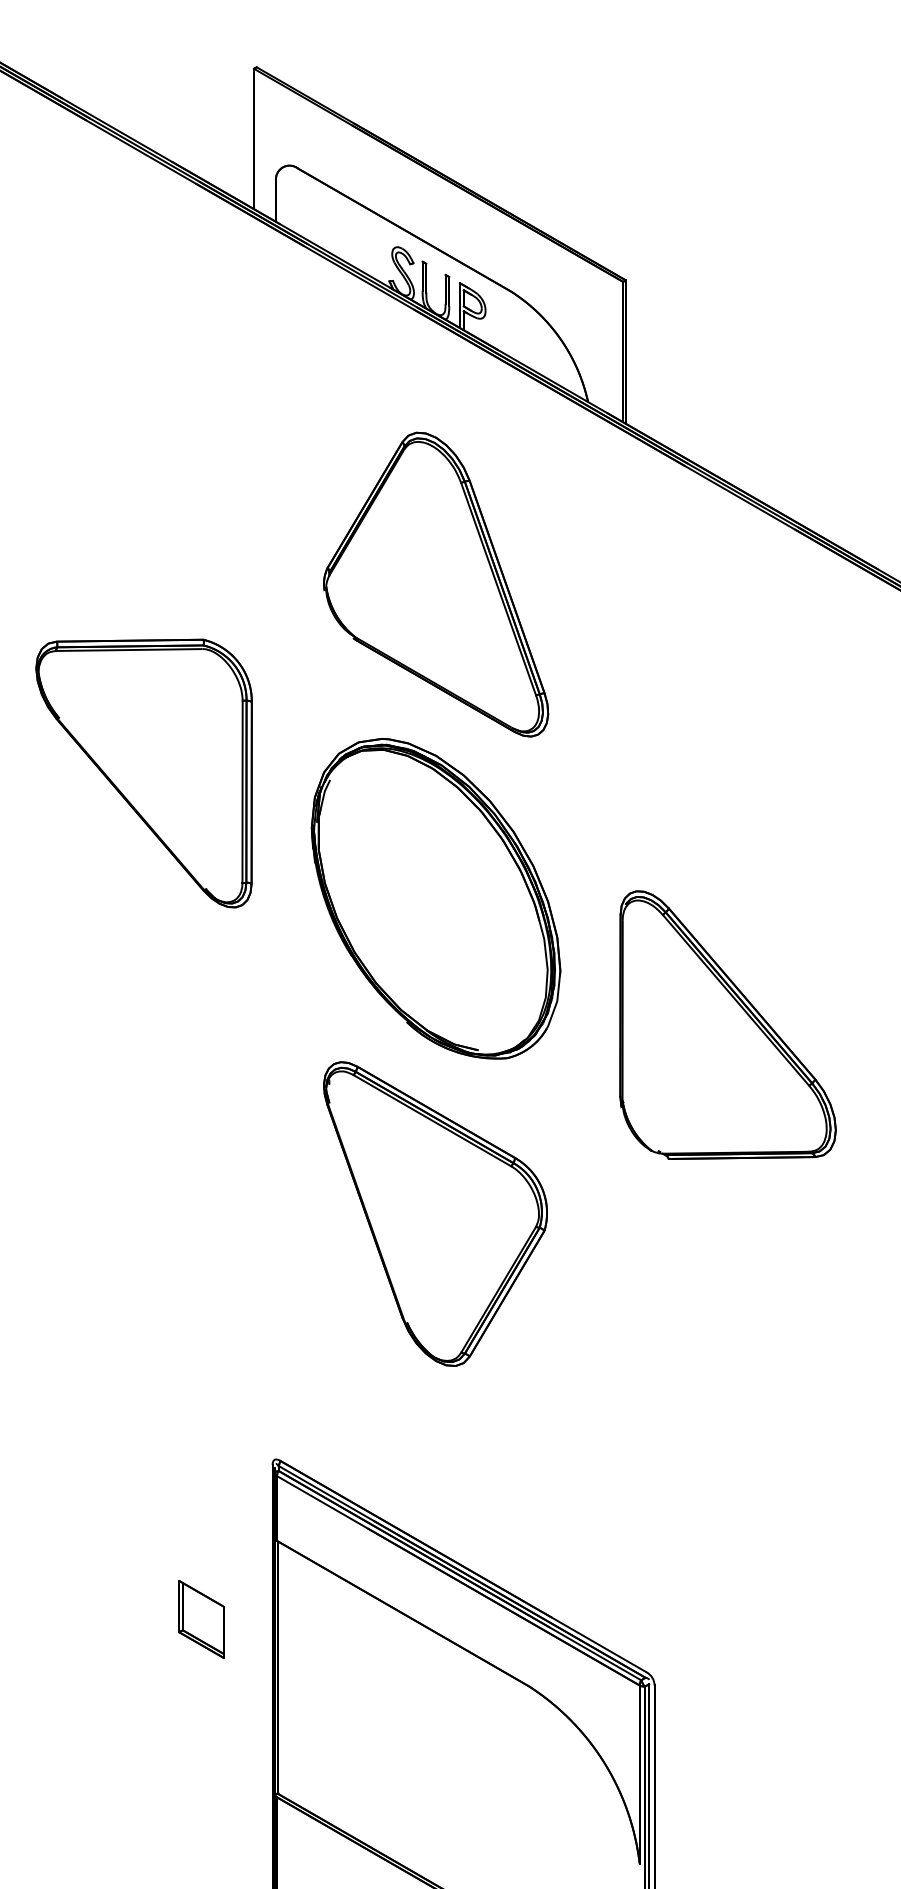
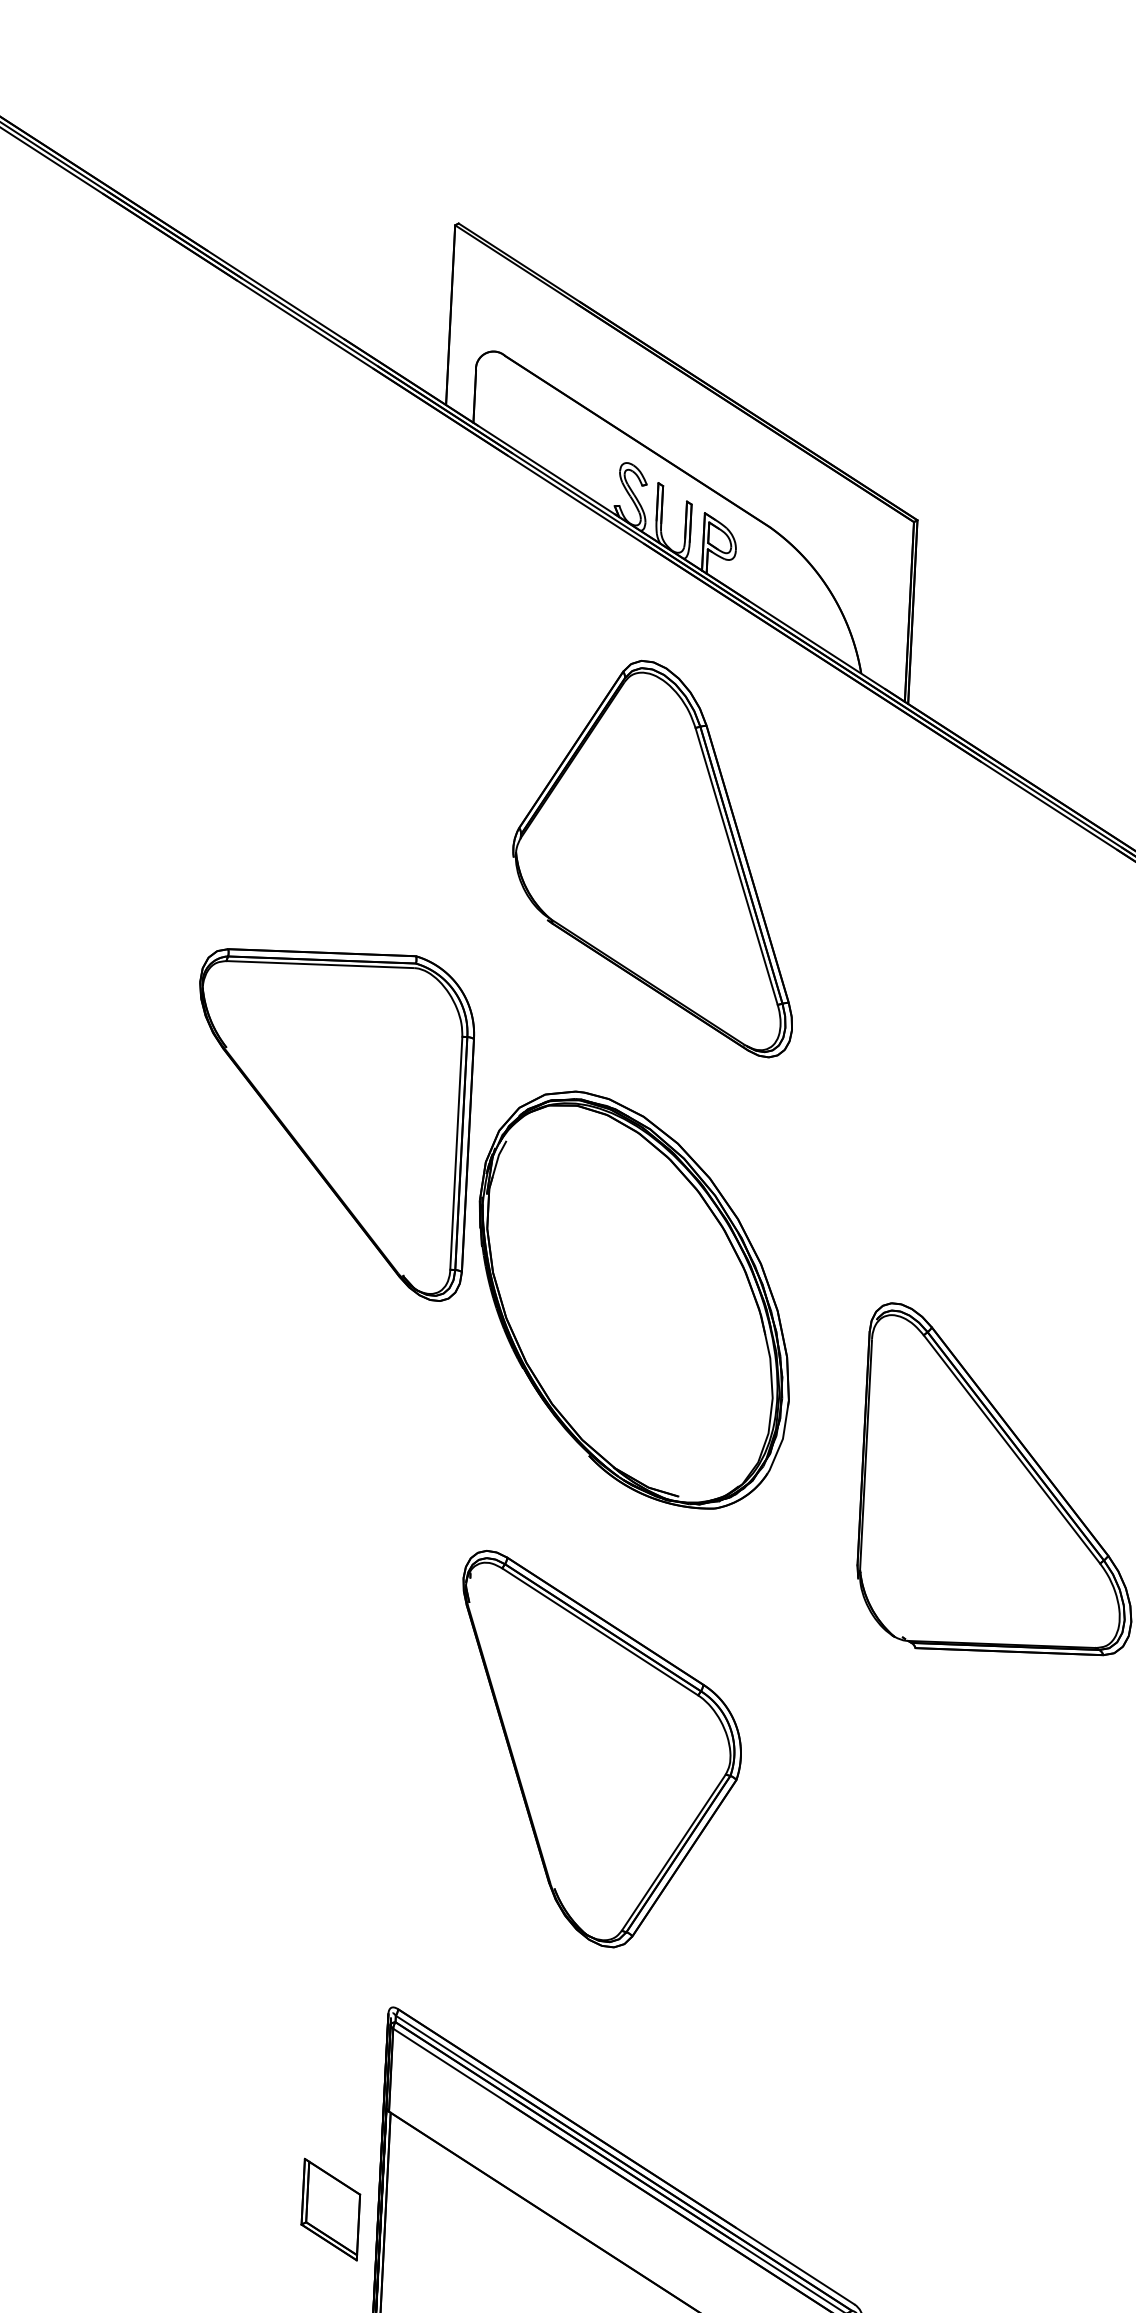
part: (436, 584) -> (657, 856), moved
part: (143, 773) -> (330, 1123), moved
part: (435, 1213) -> (597, 1750), moved
part: (201, 1619) -> (330, 2209), moved

